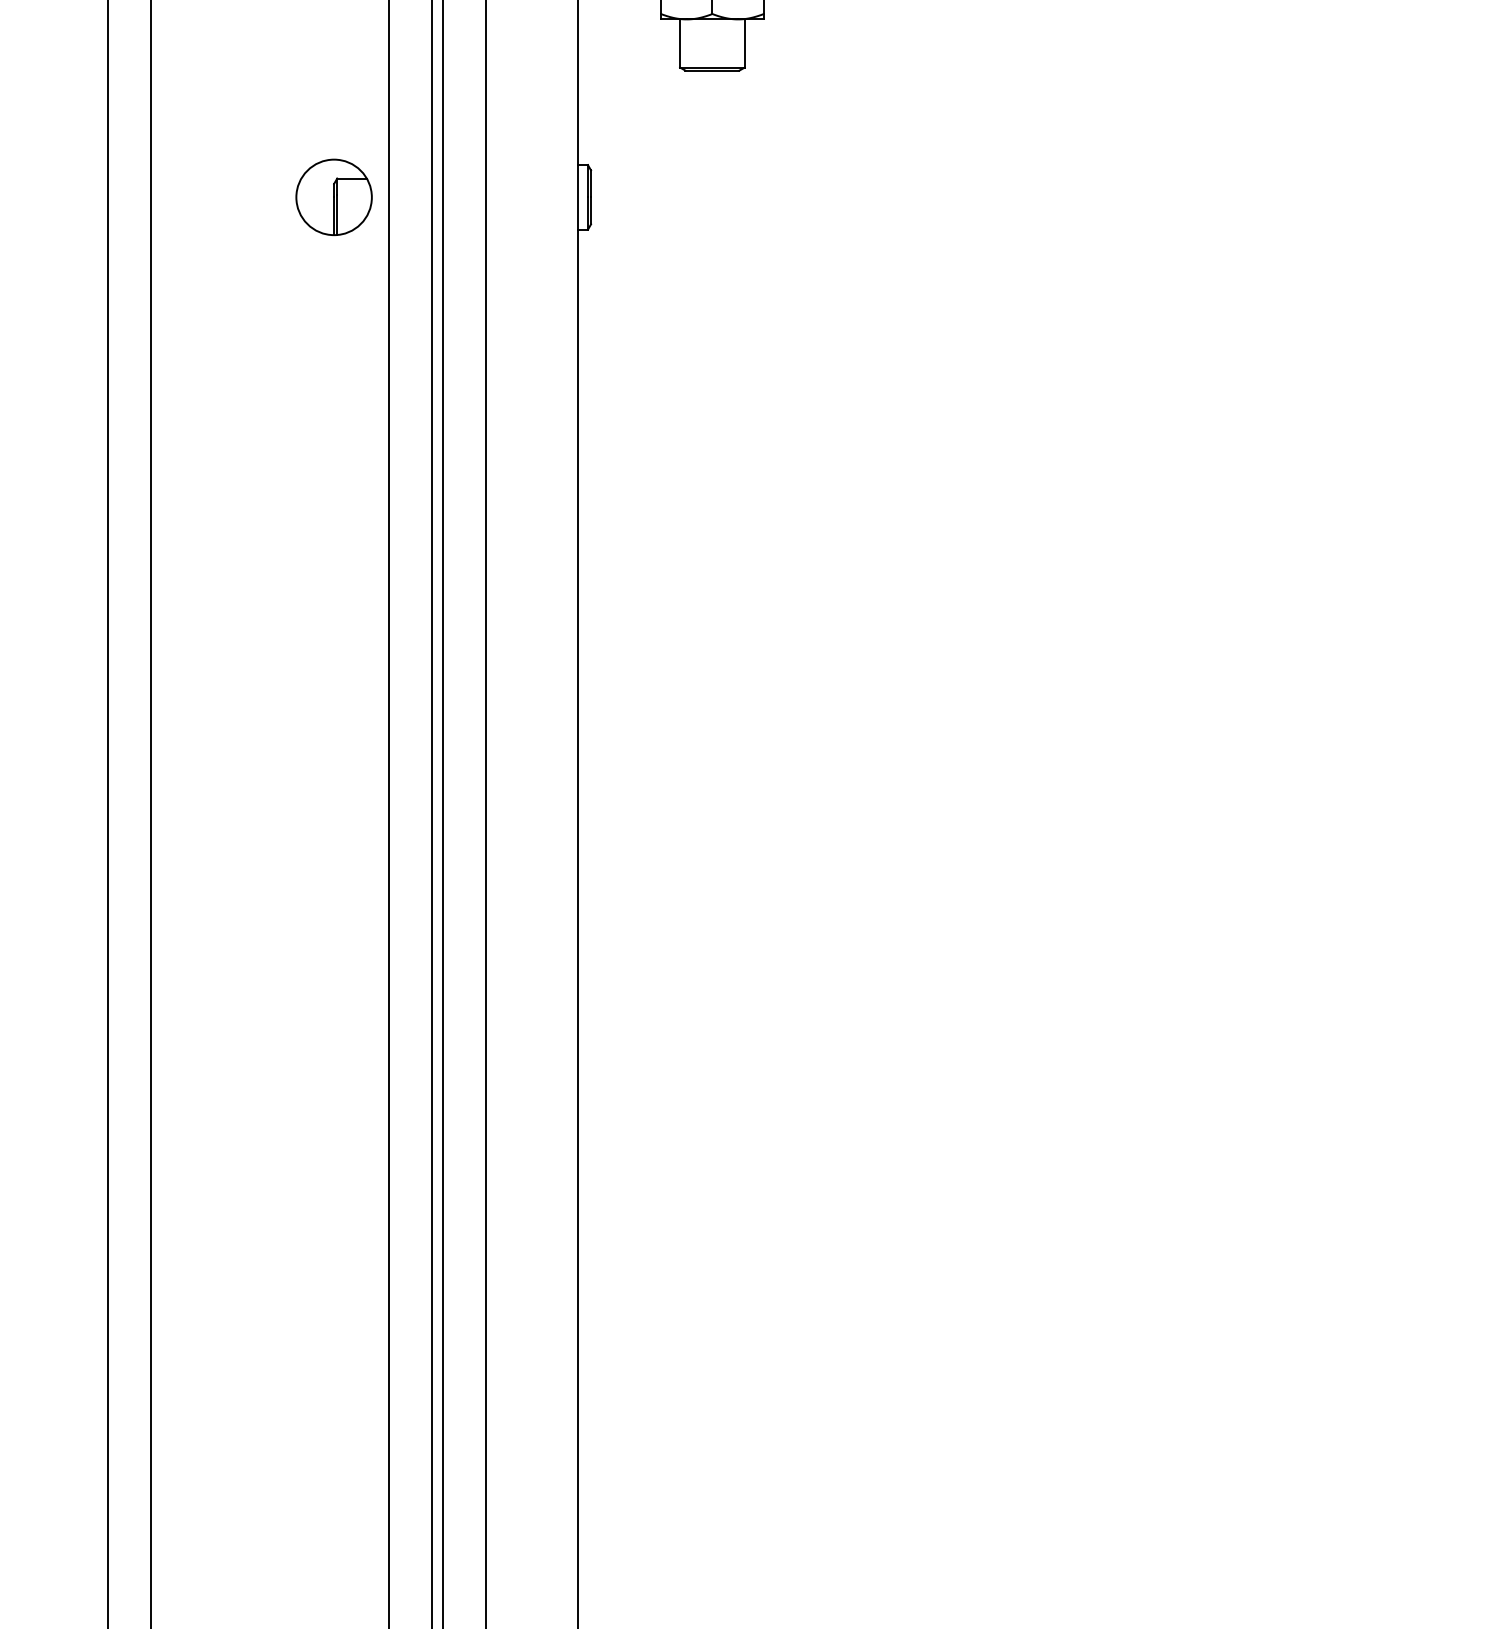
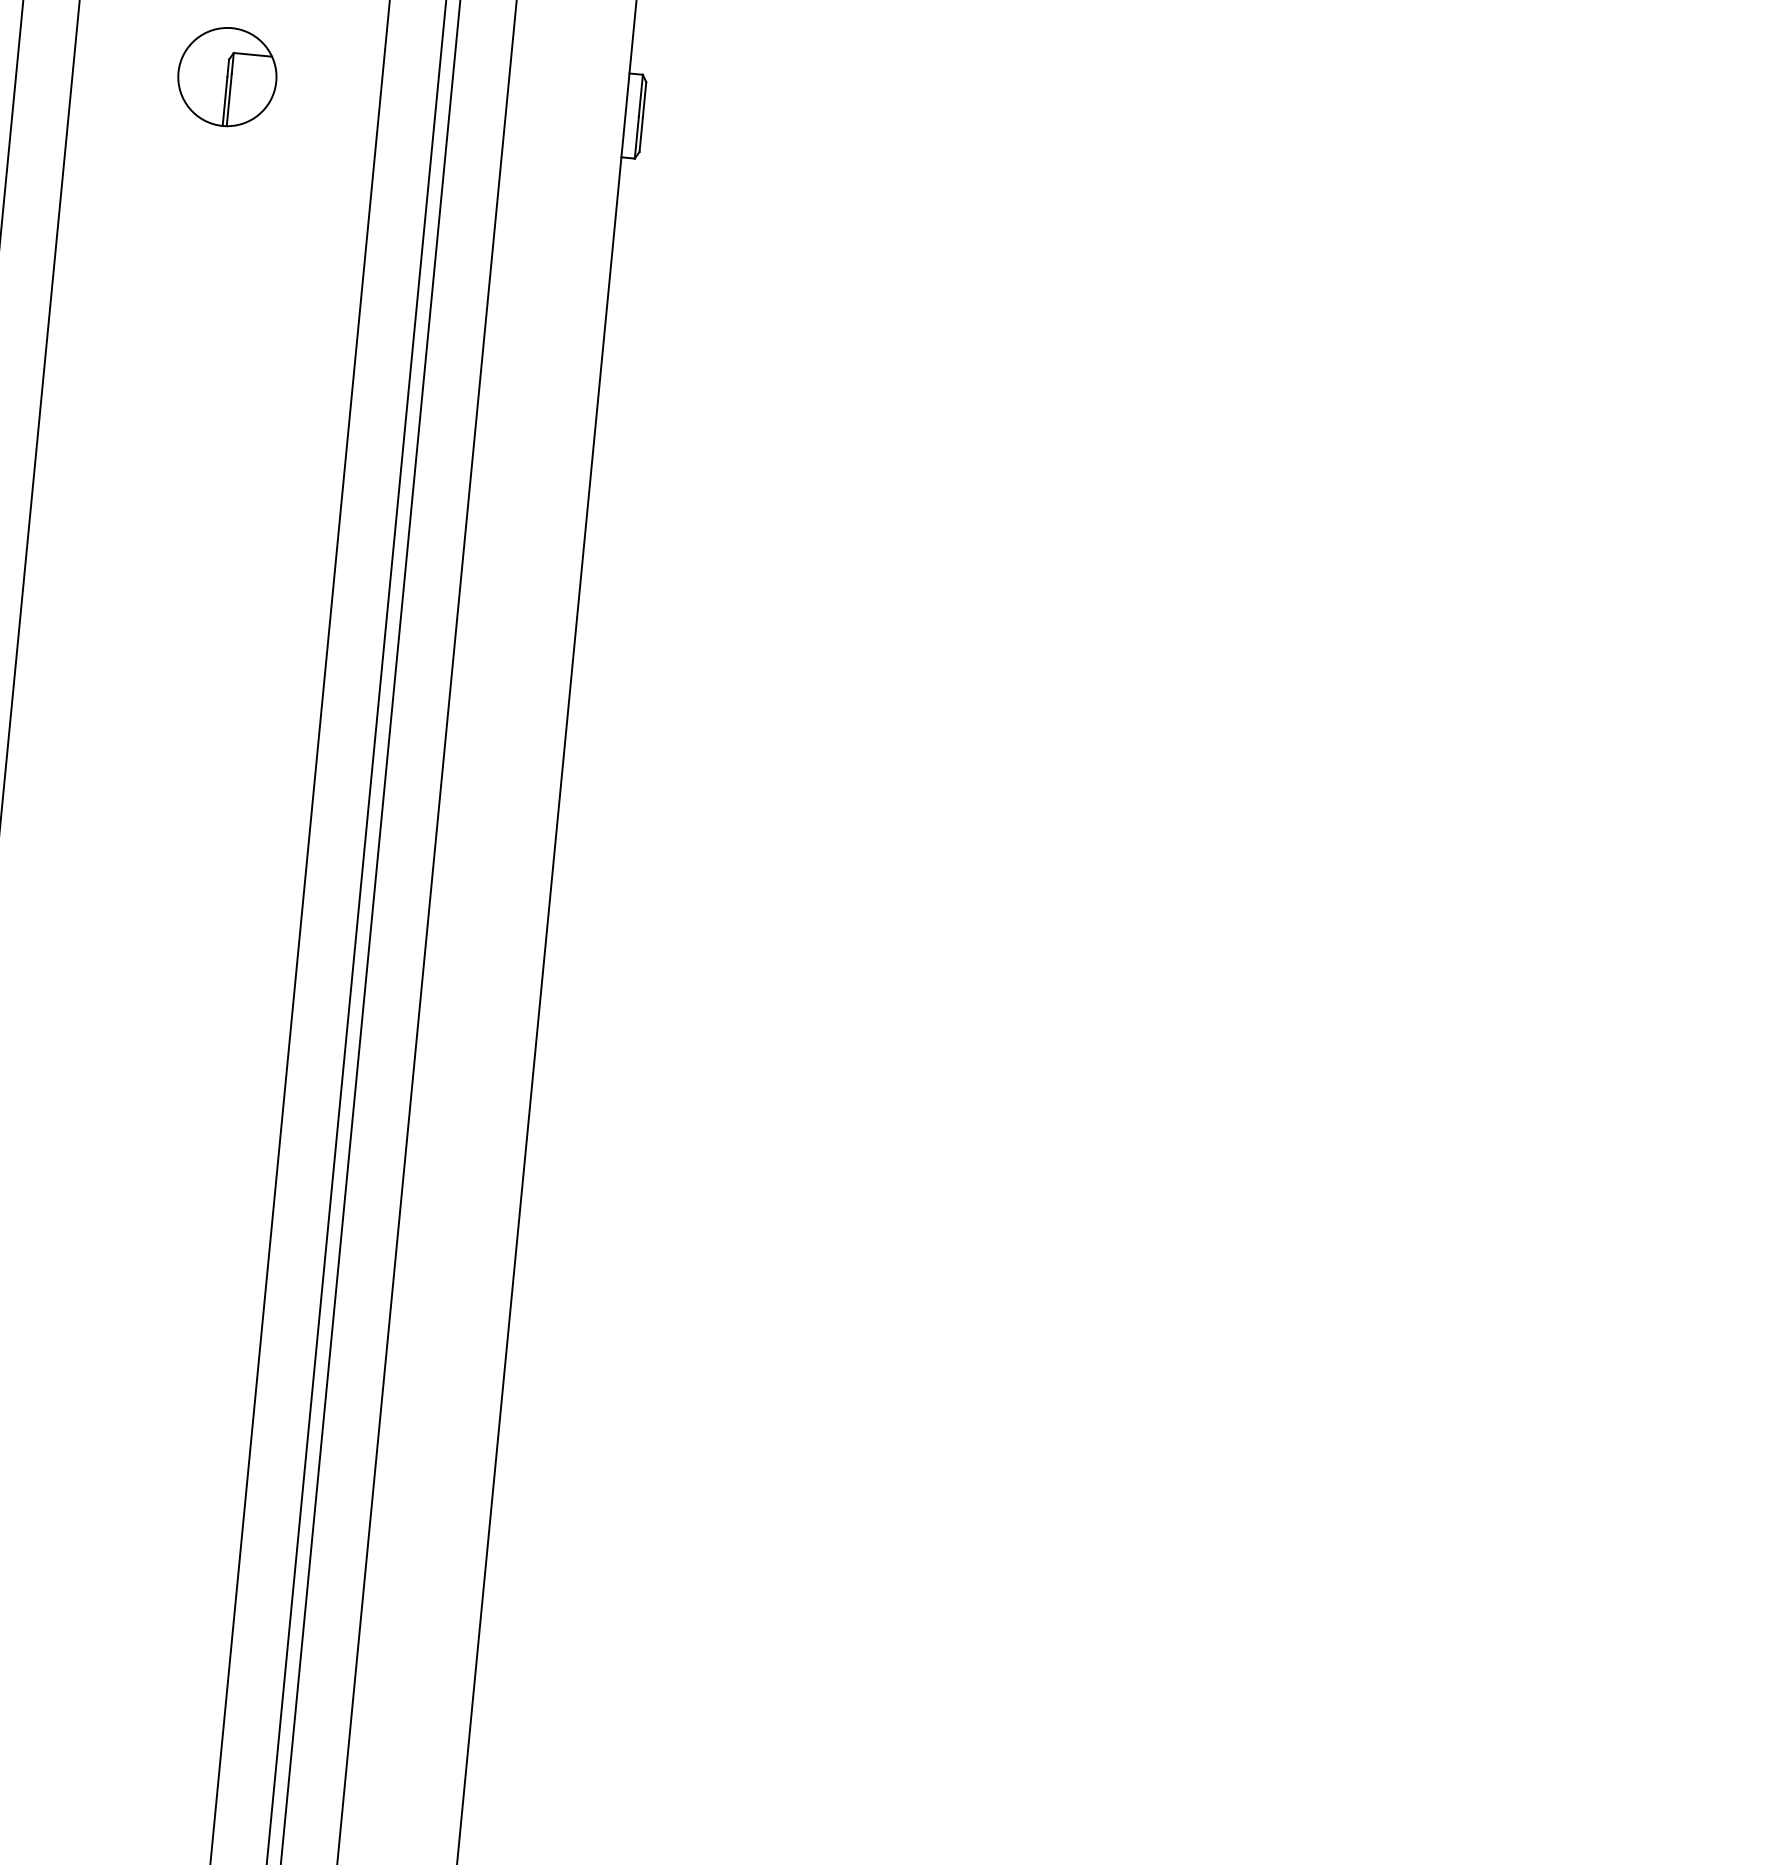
part: (333, 196) -> (226, 75), moved

